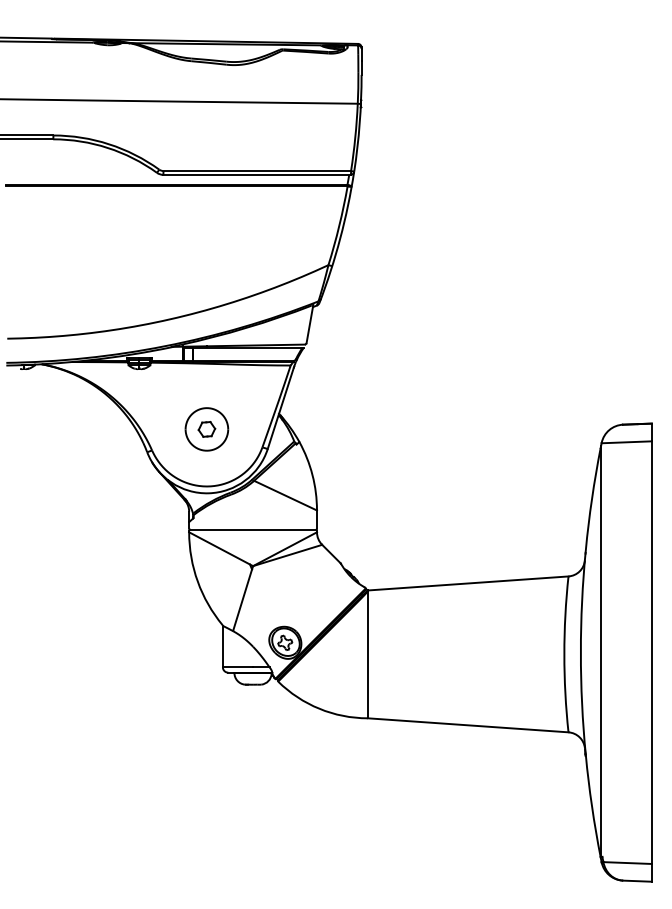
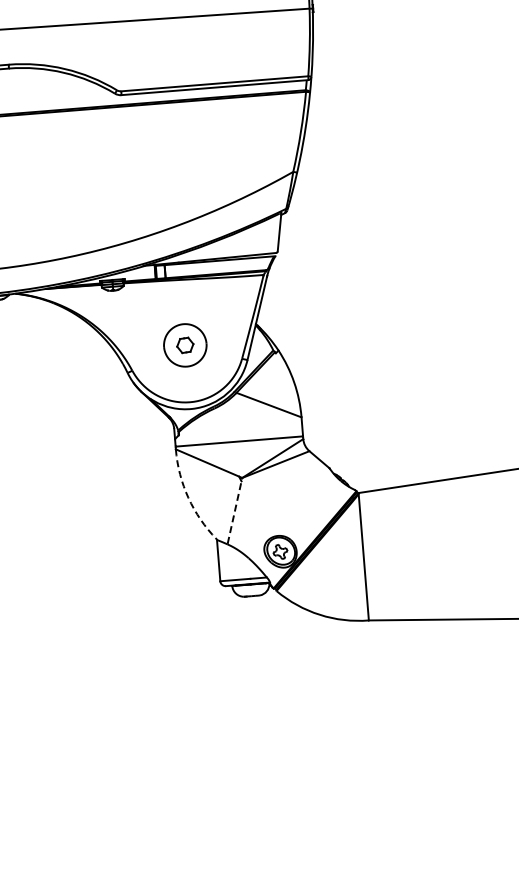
arc: (197, 581) -> (188, 497), solid -> dashed
line: (243, 598) -> (235, 510), solid -> dashed

